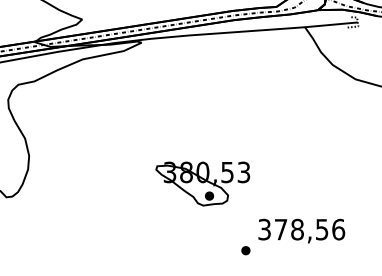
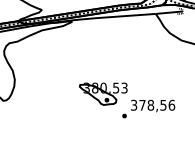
text: (292, 235) -> (148, 108), moved

